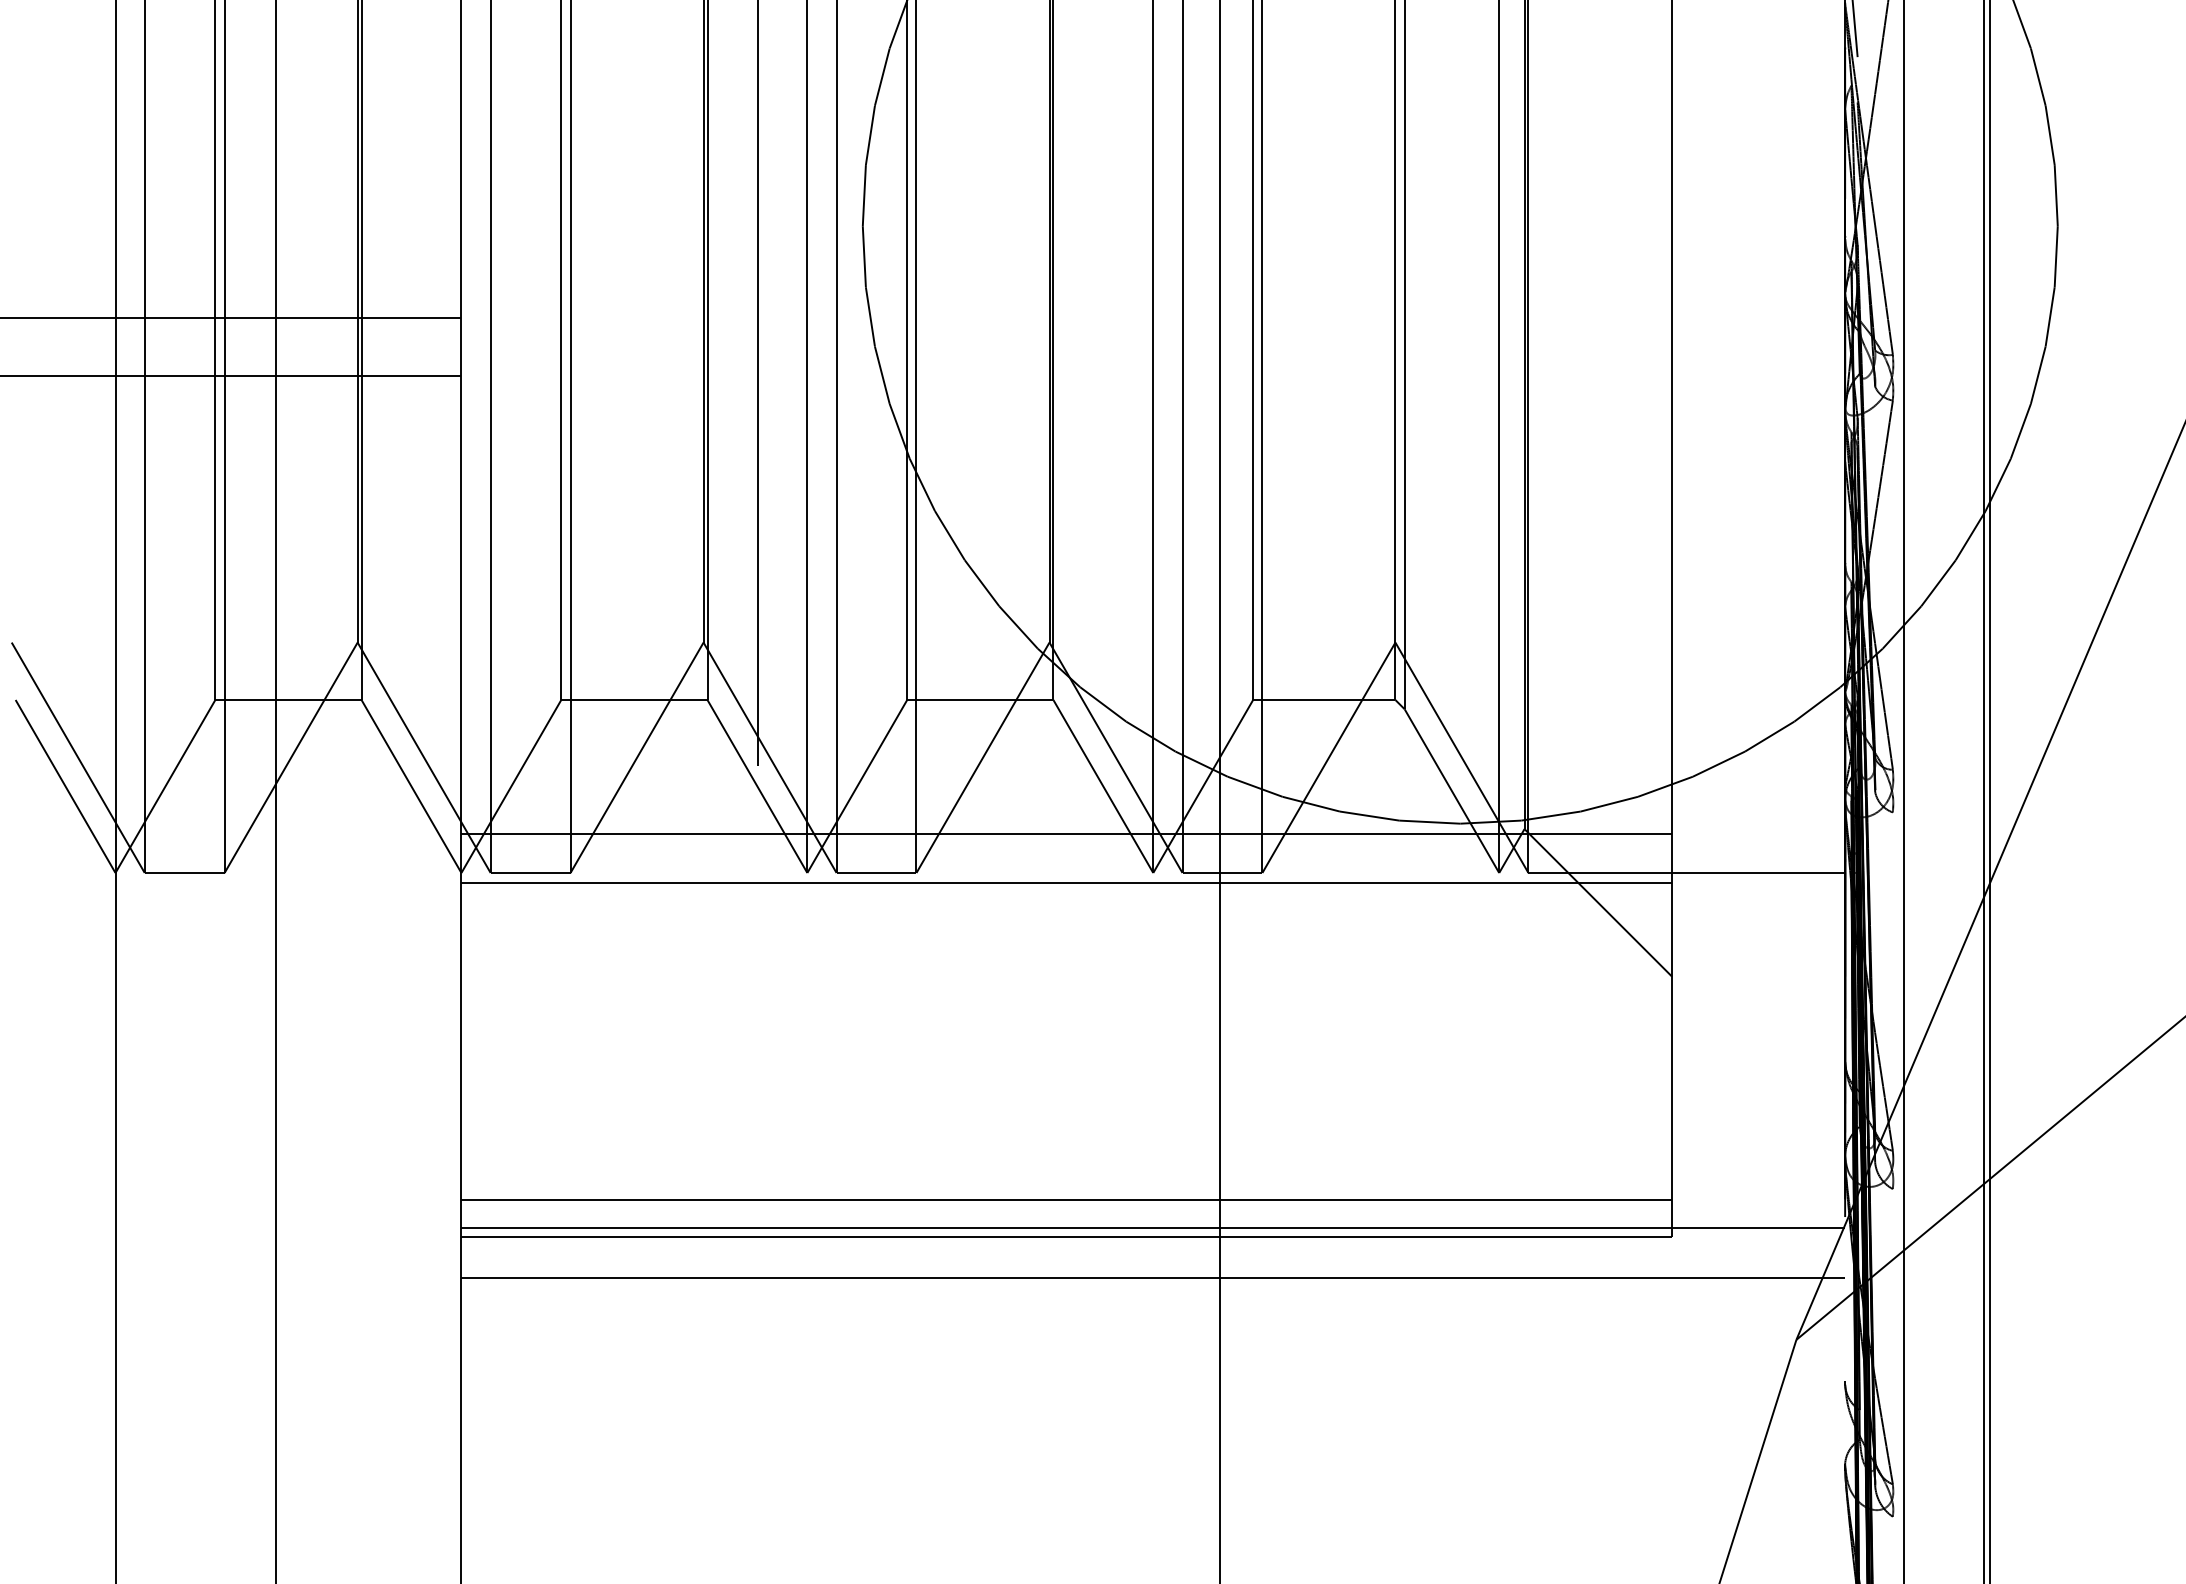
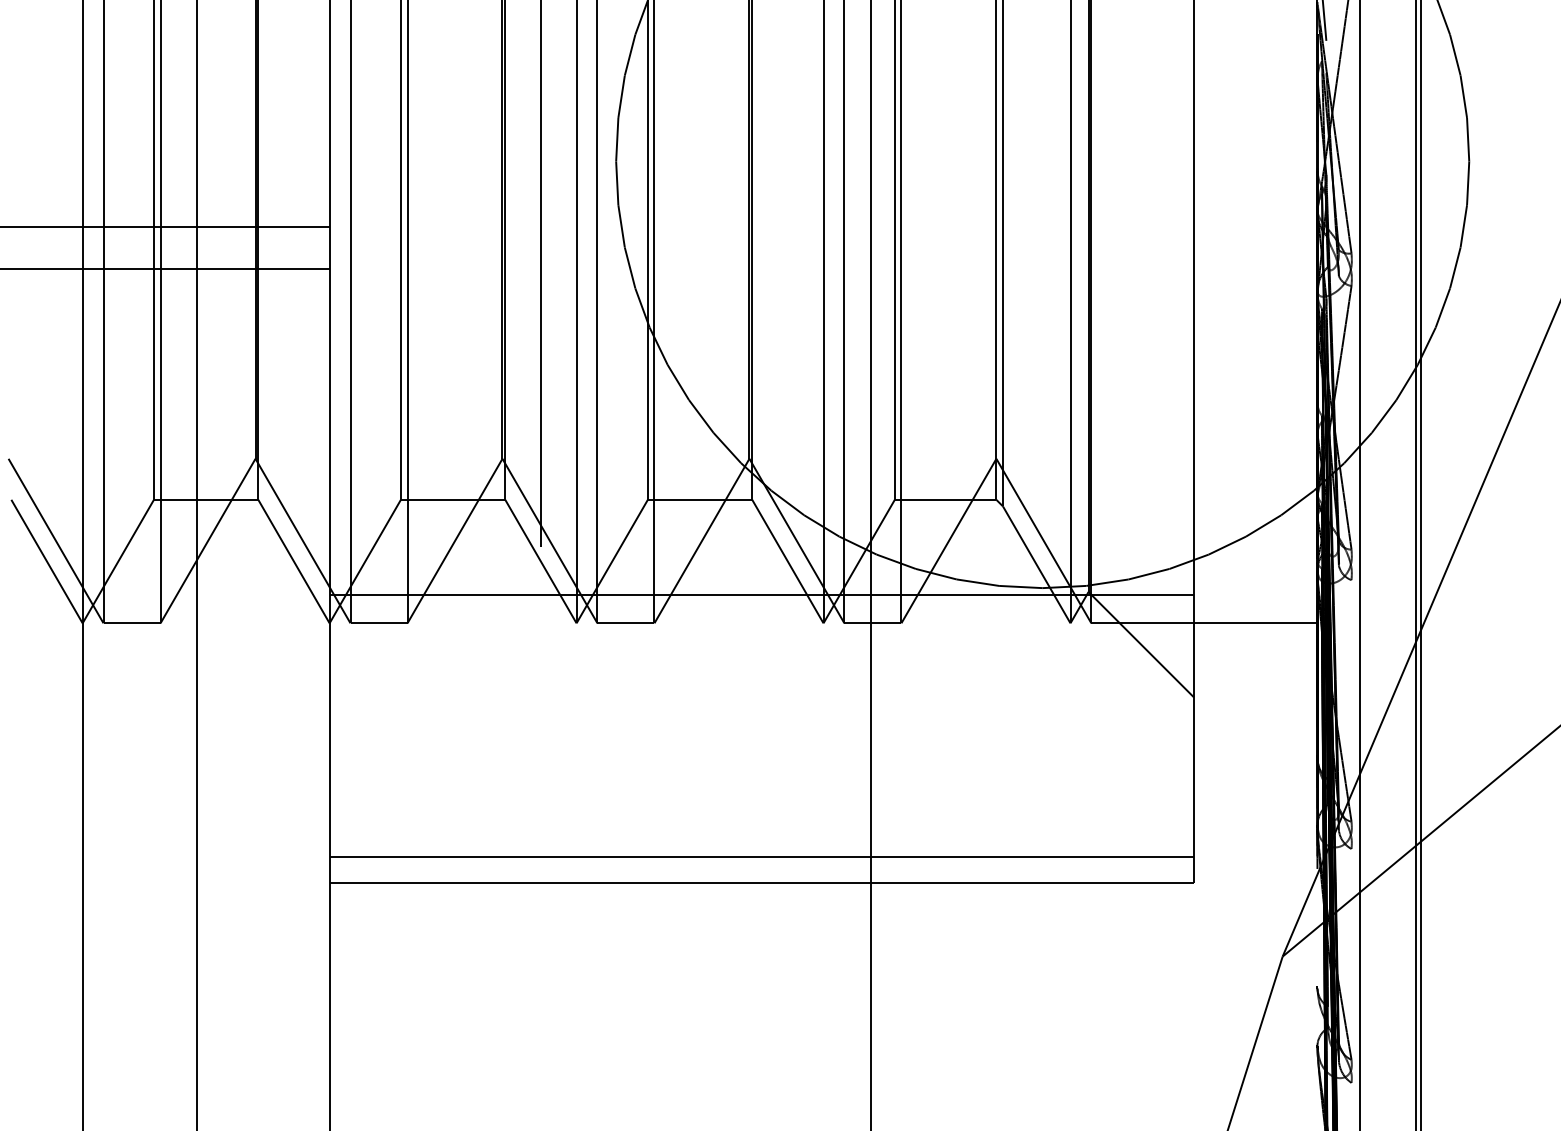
line: (1066, 882) -> (761, 630), removed
line: (1153, 1228) -> (823, 877), removed
line: (1153, 1277) -> (823, 912), removed

